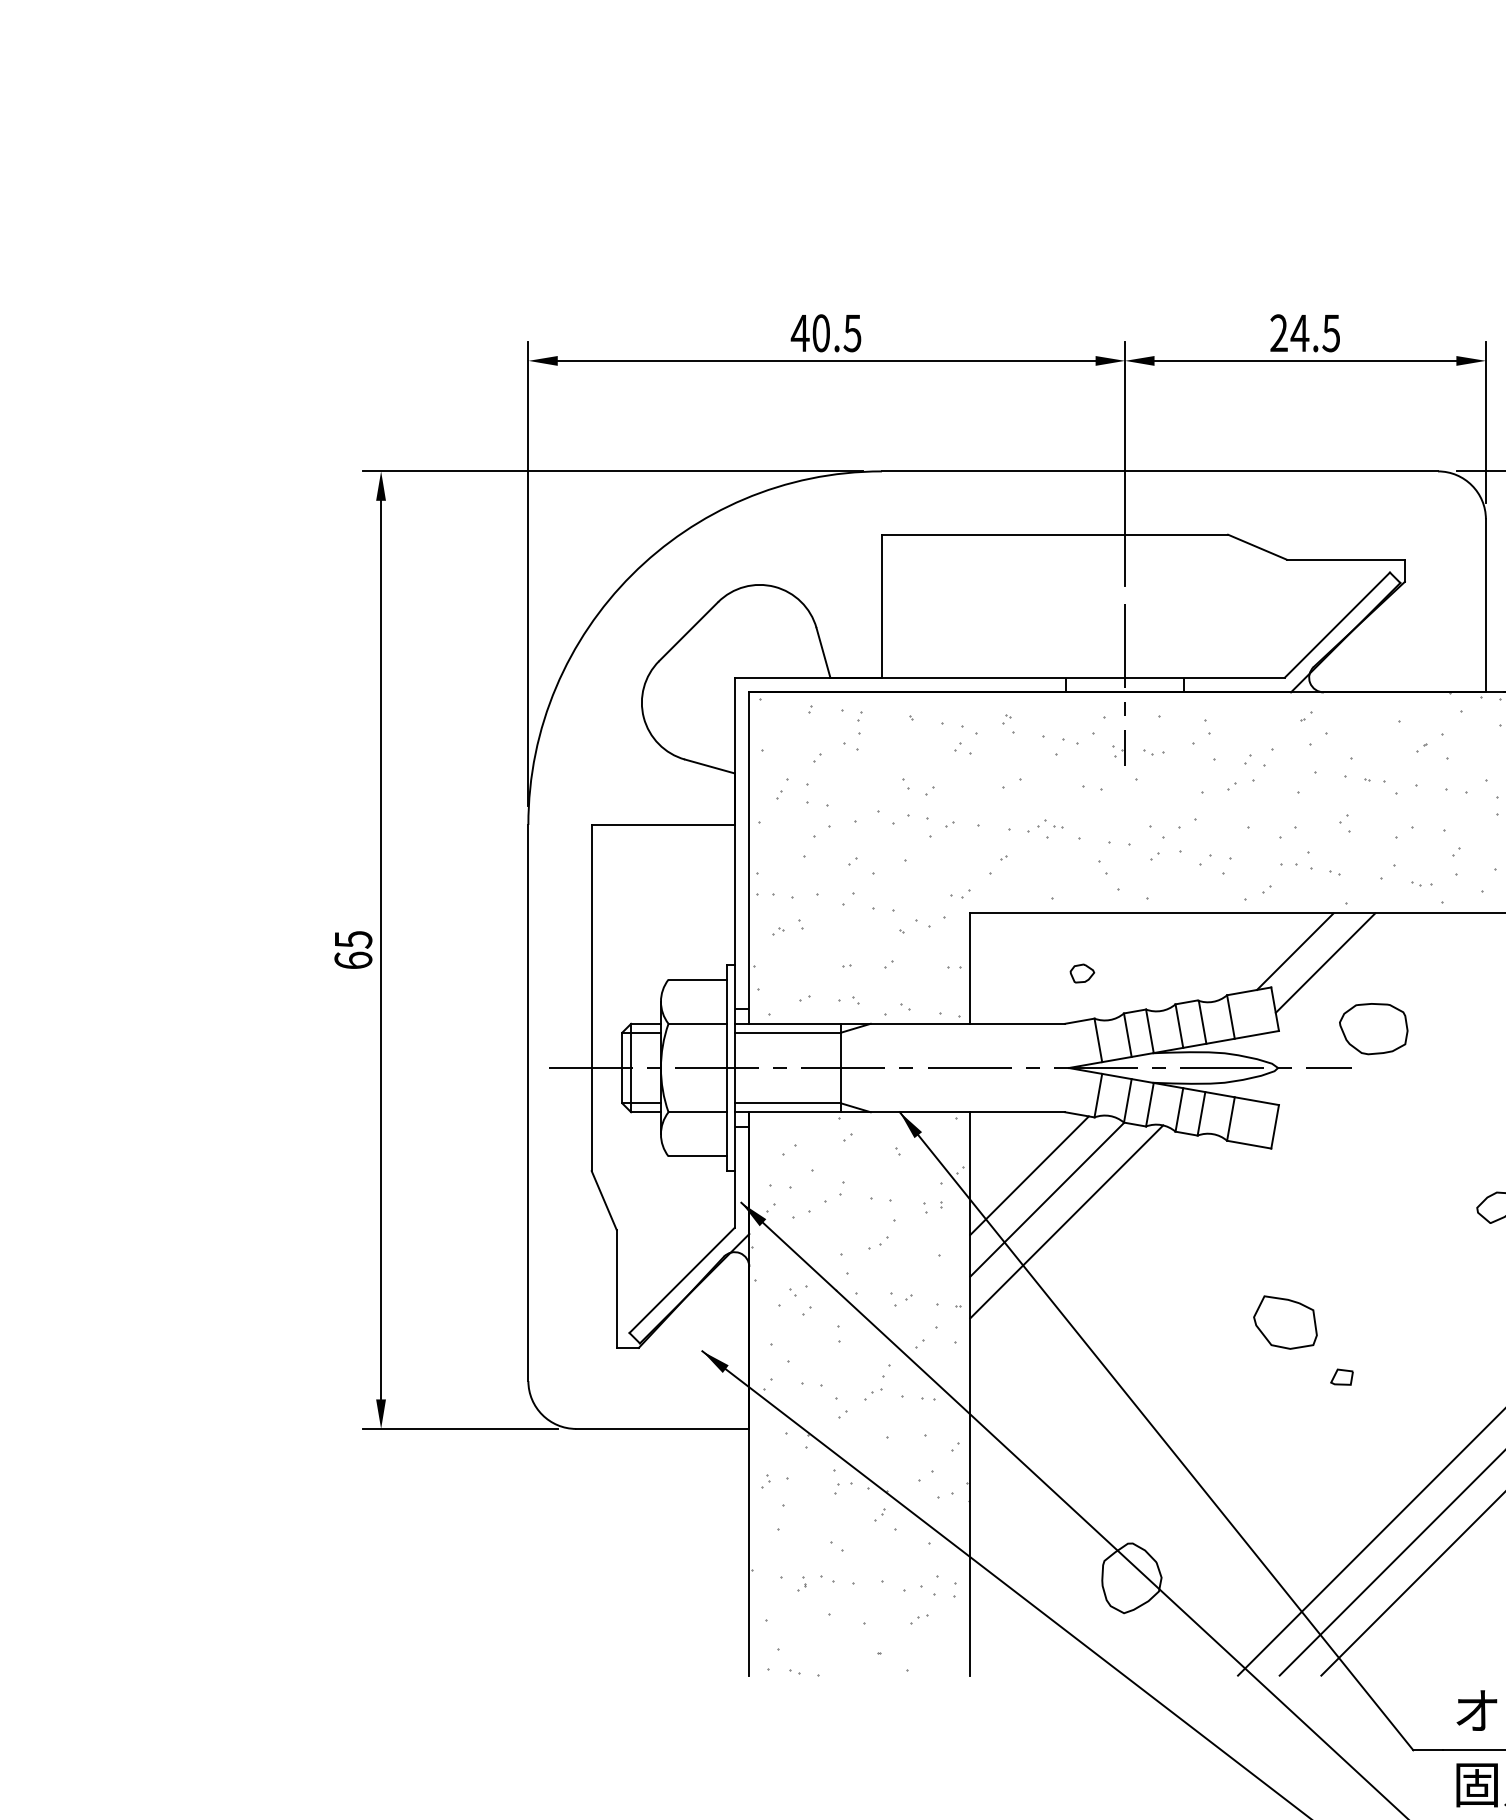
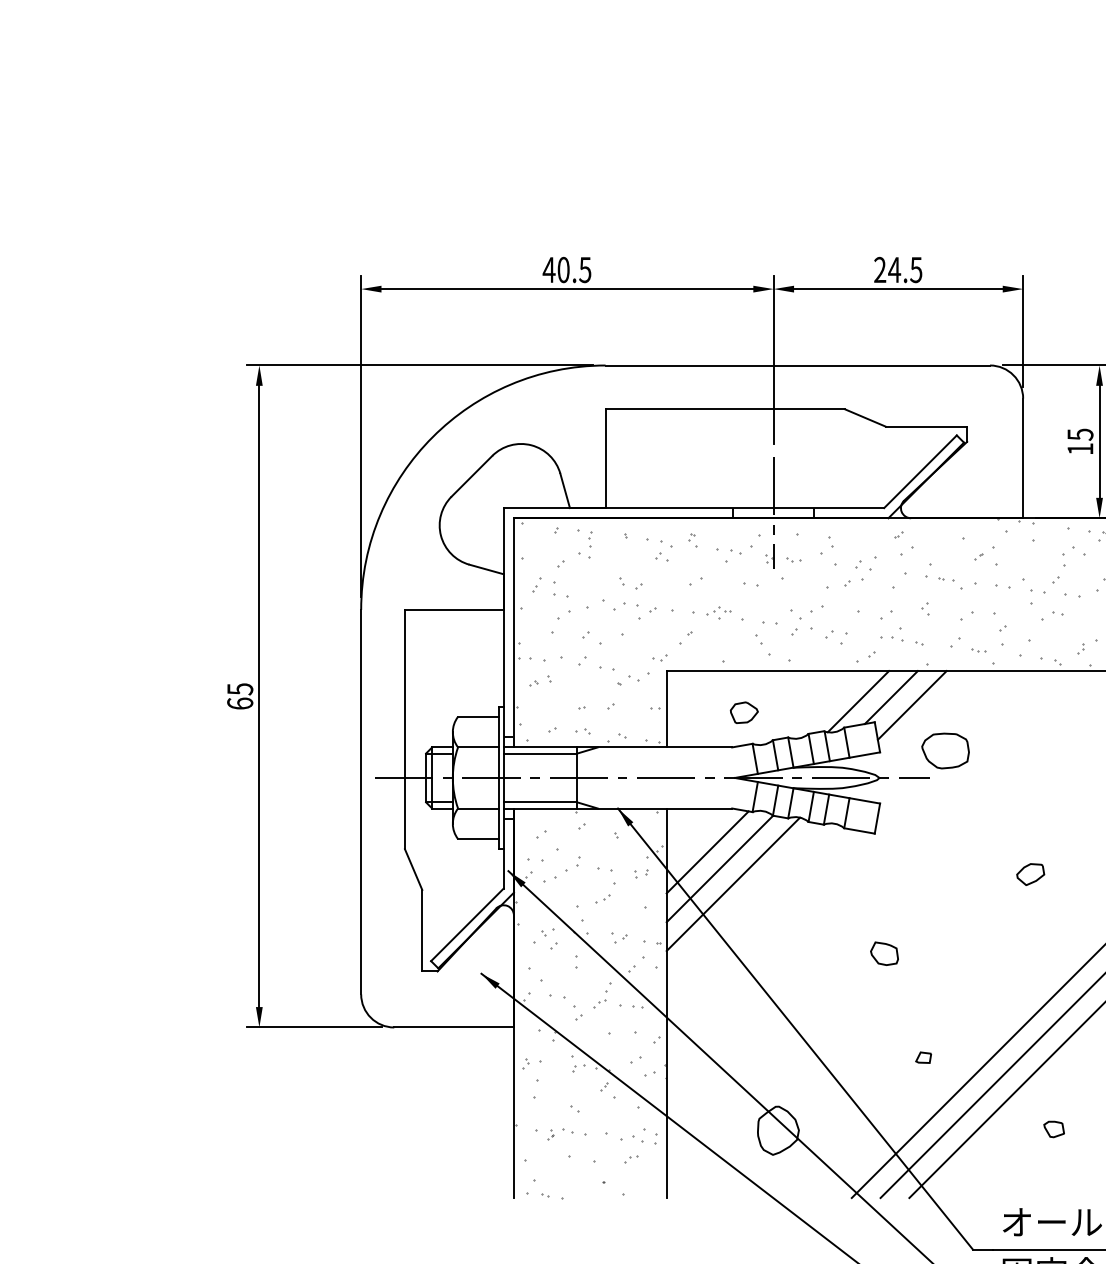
line: (1247, 957) -> (858, 701), added
part: (1081, 973) -> (743, 712), size x1.67
part: (1285, 1321) -> (884, 953), size x0.62
part: (1341, 1376) -> (923, 1057), moved

